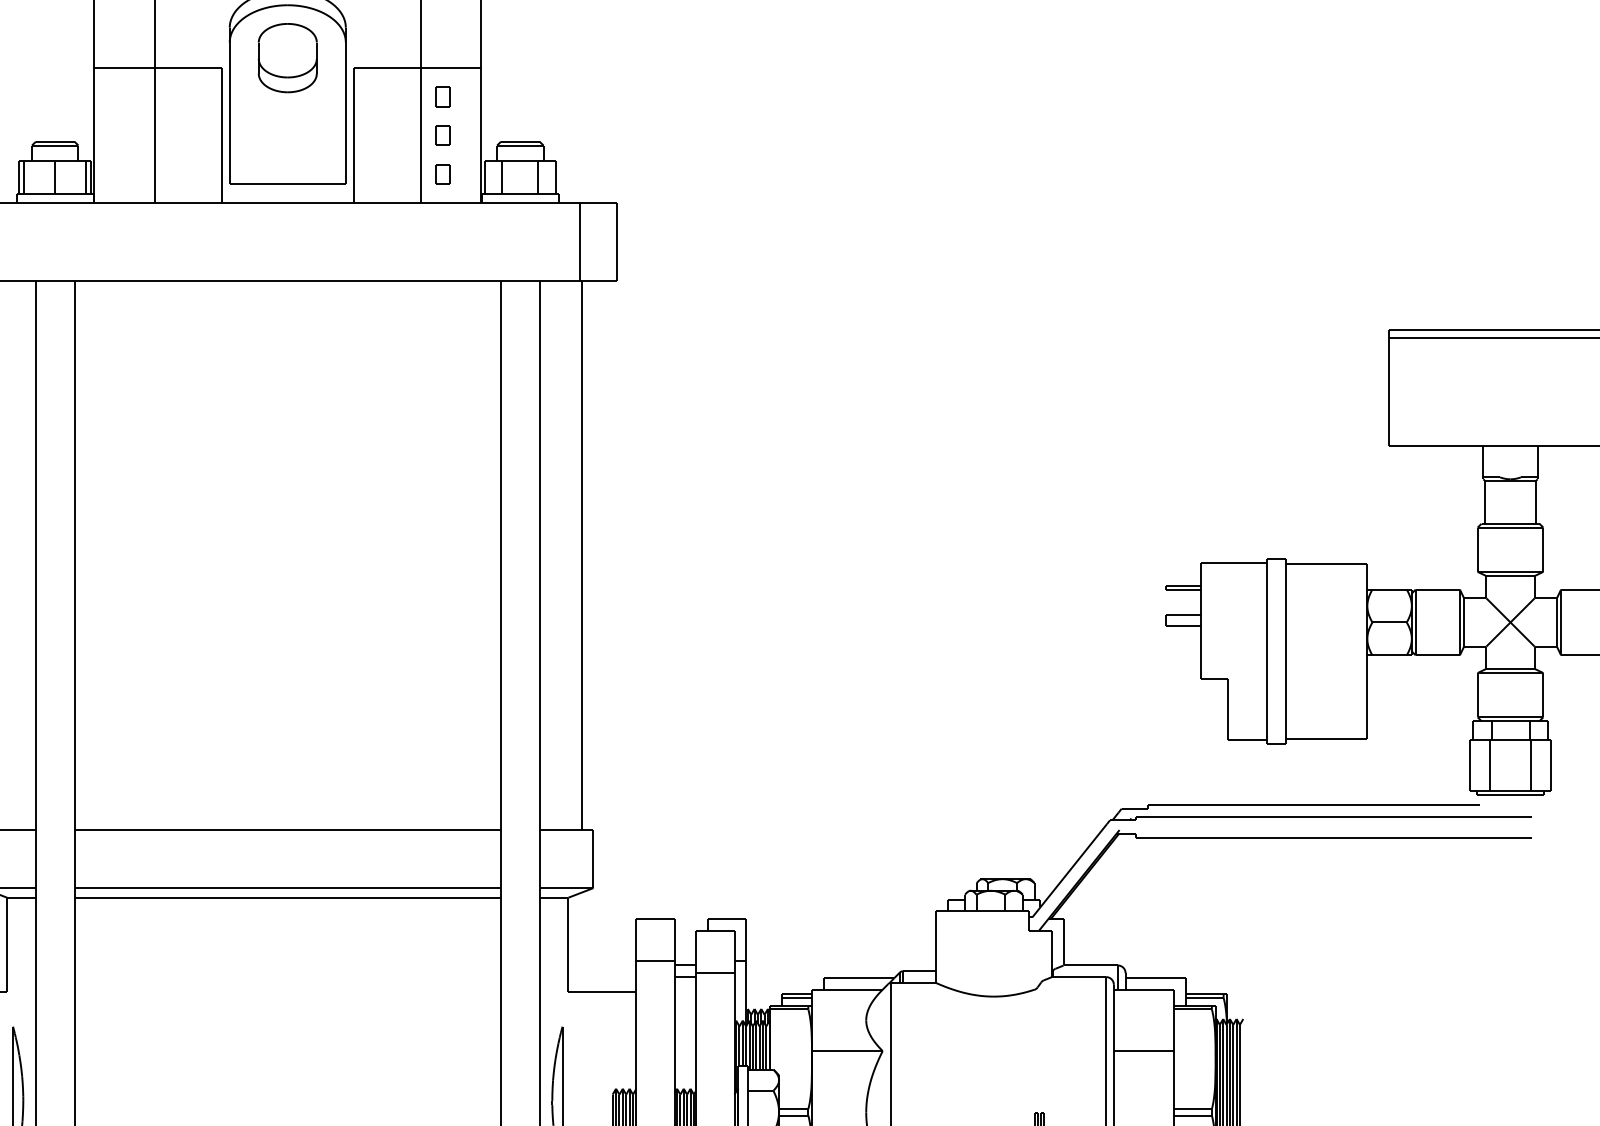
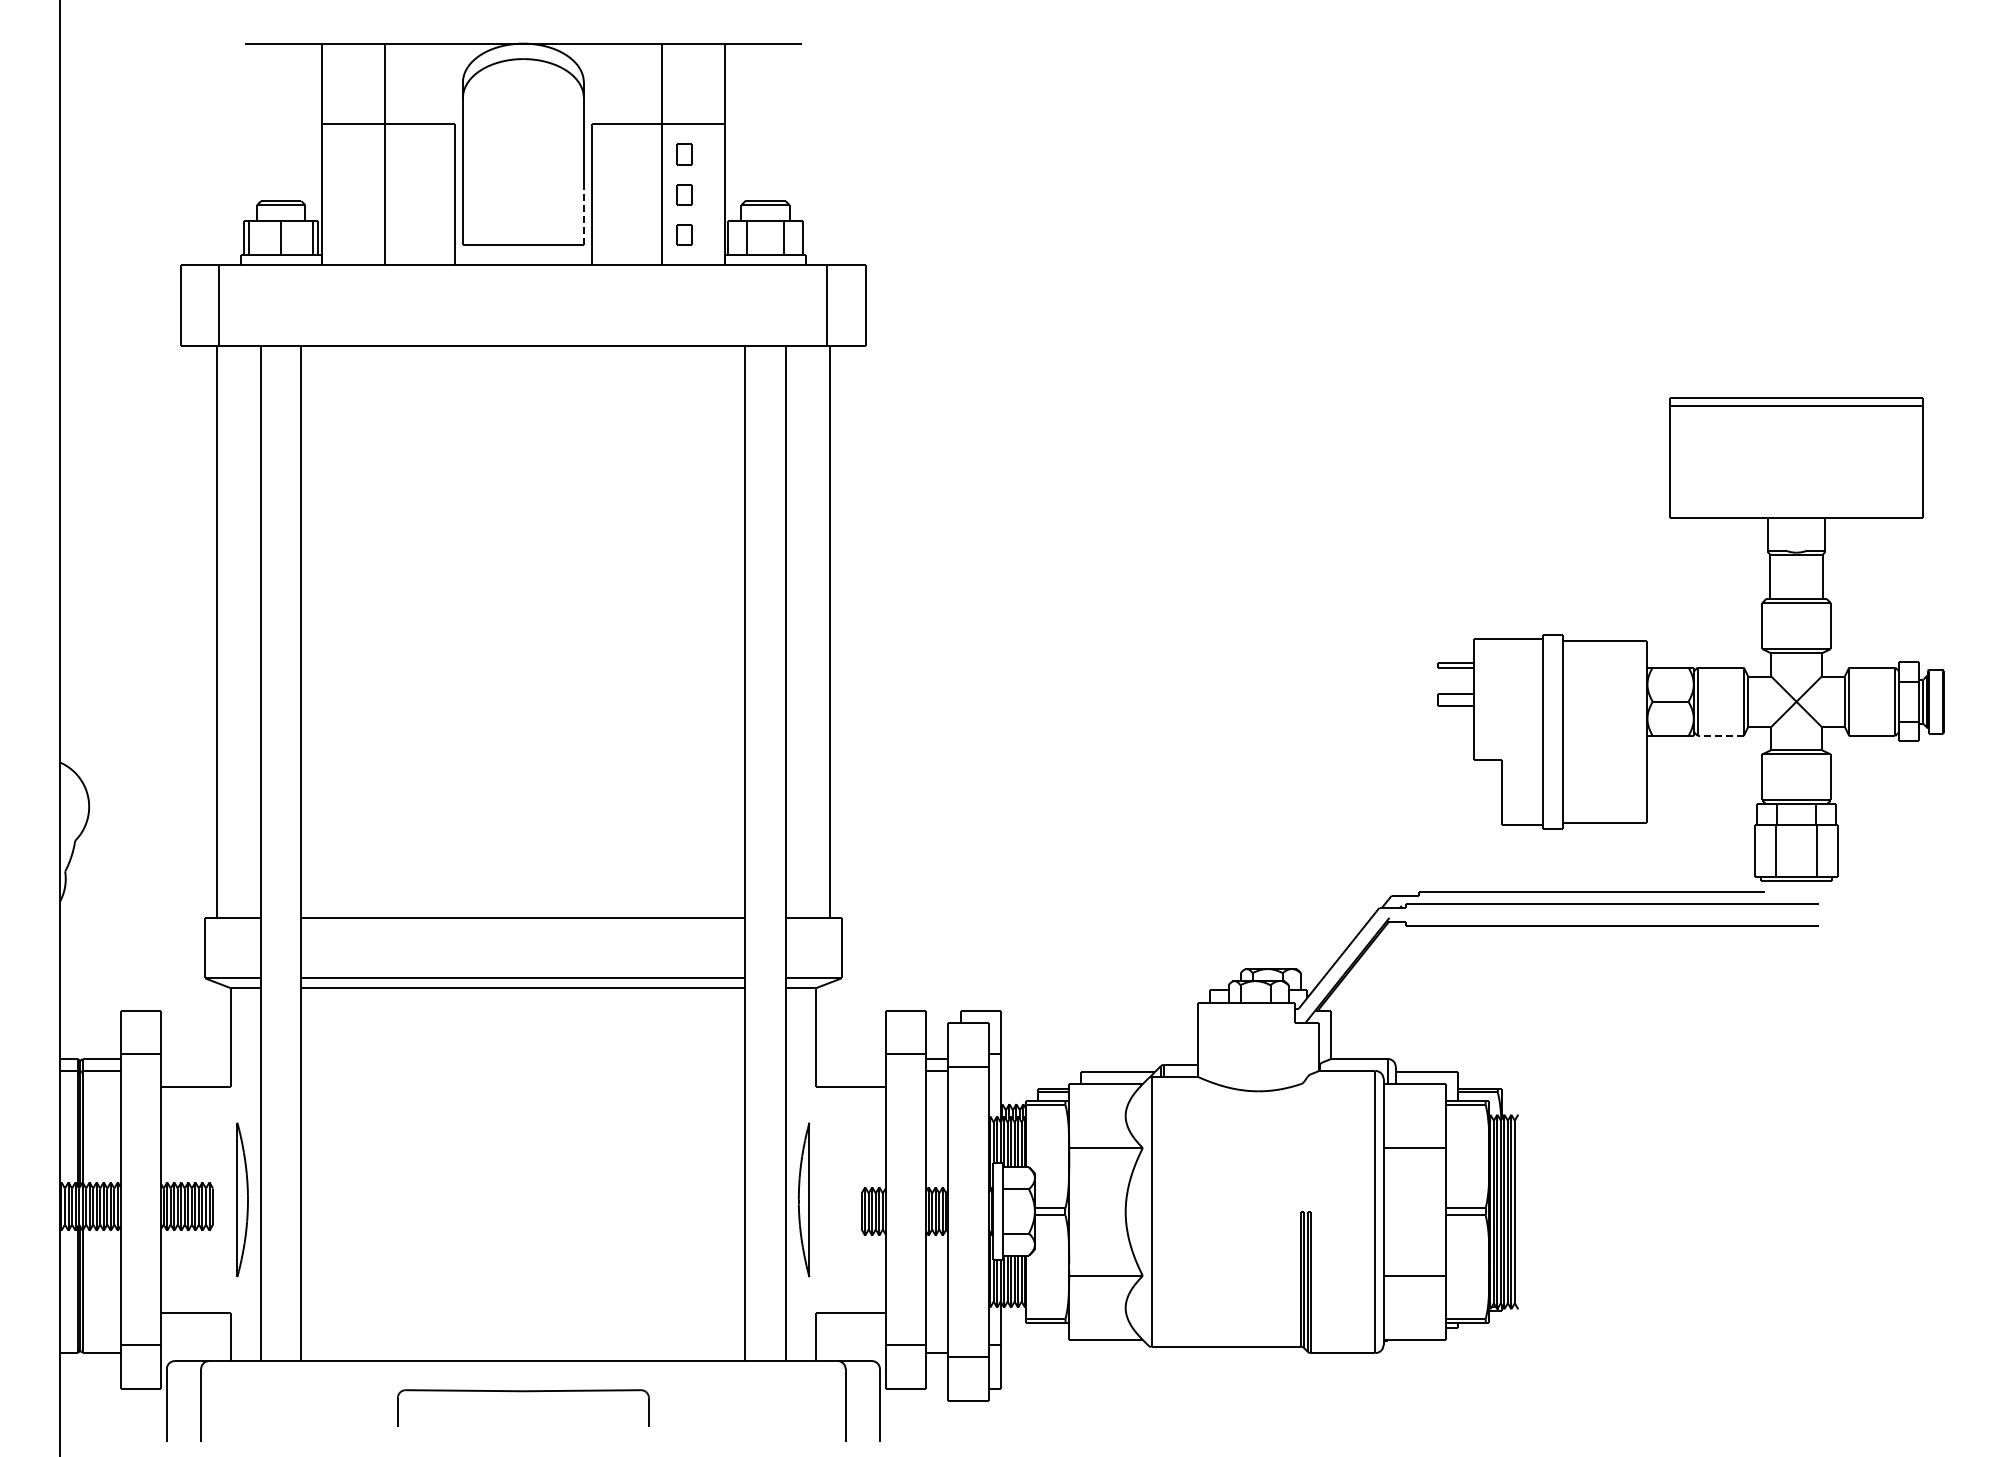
part: (287, 57) -> (523, 113), removed
line: (345, 154) -> (583, 214), solid -> dashed
line: (1437, 655) -> (1720, 736), solid -> dashed

